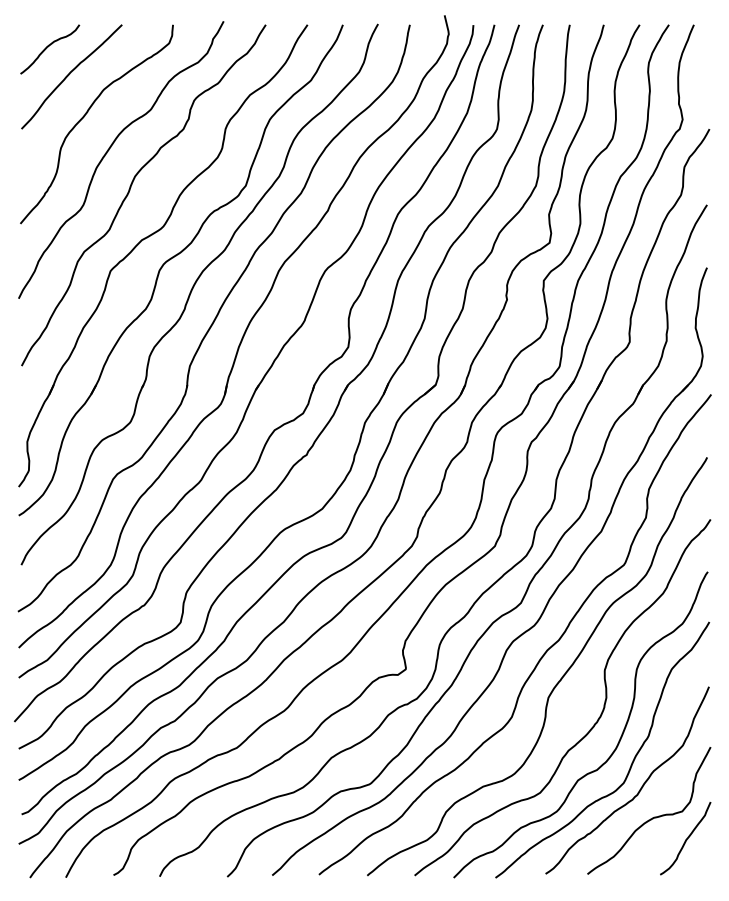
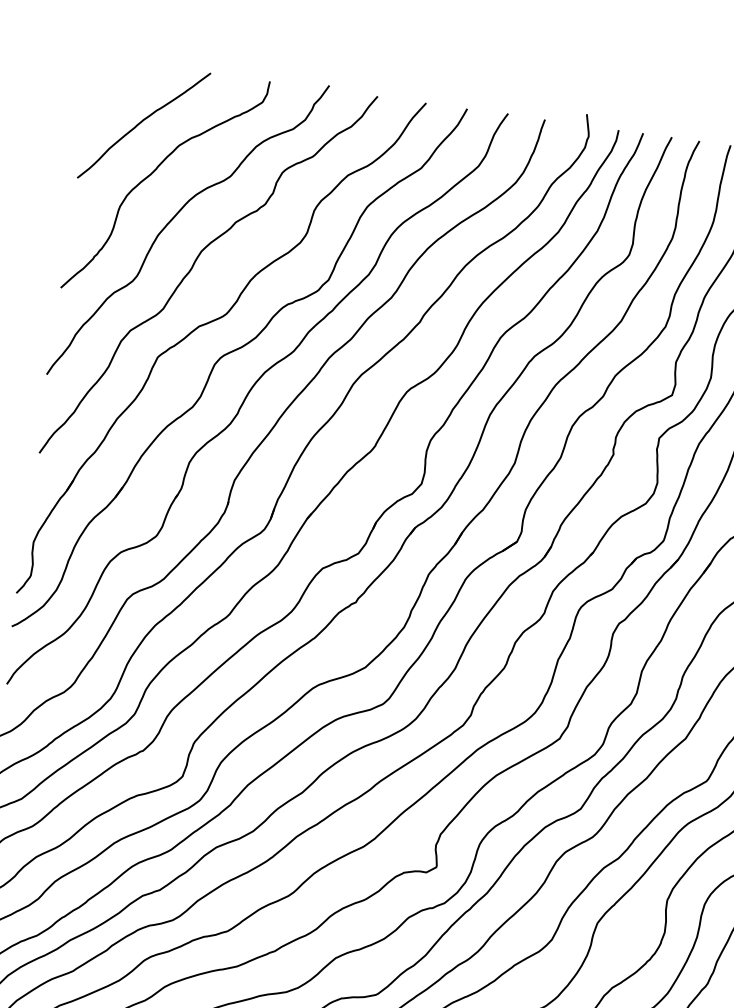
curve: (48, 47) -> (121, 87), removed

